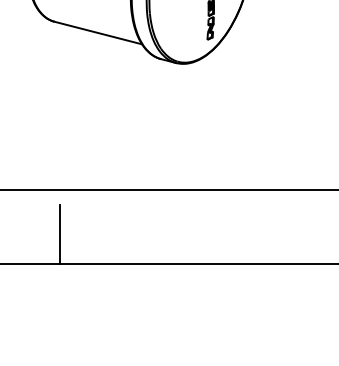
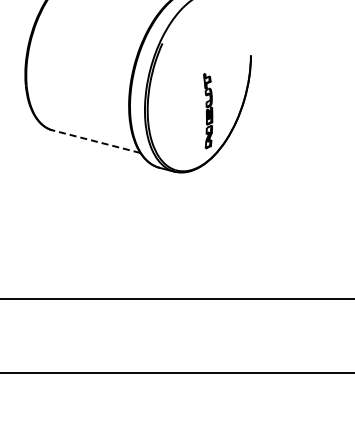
line: (98, 32) -> (96, 141), solid -> dashed
line: (59, 233) -> (57, 342), removed

